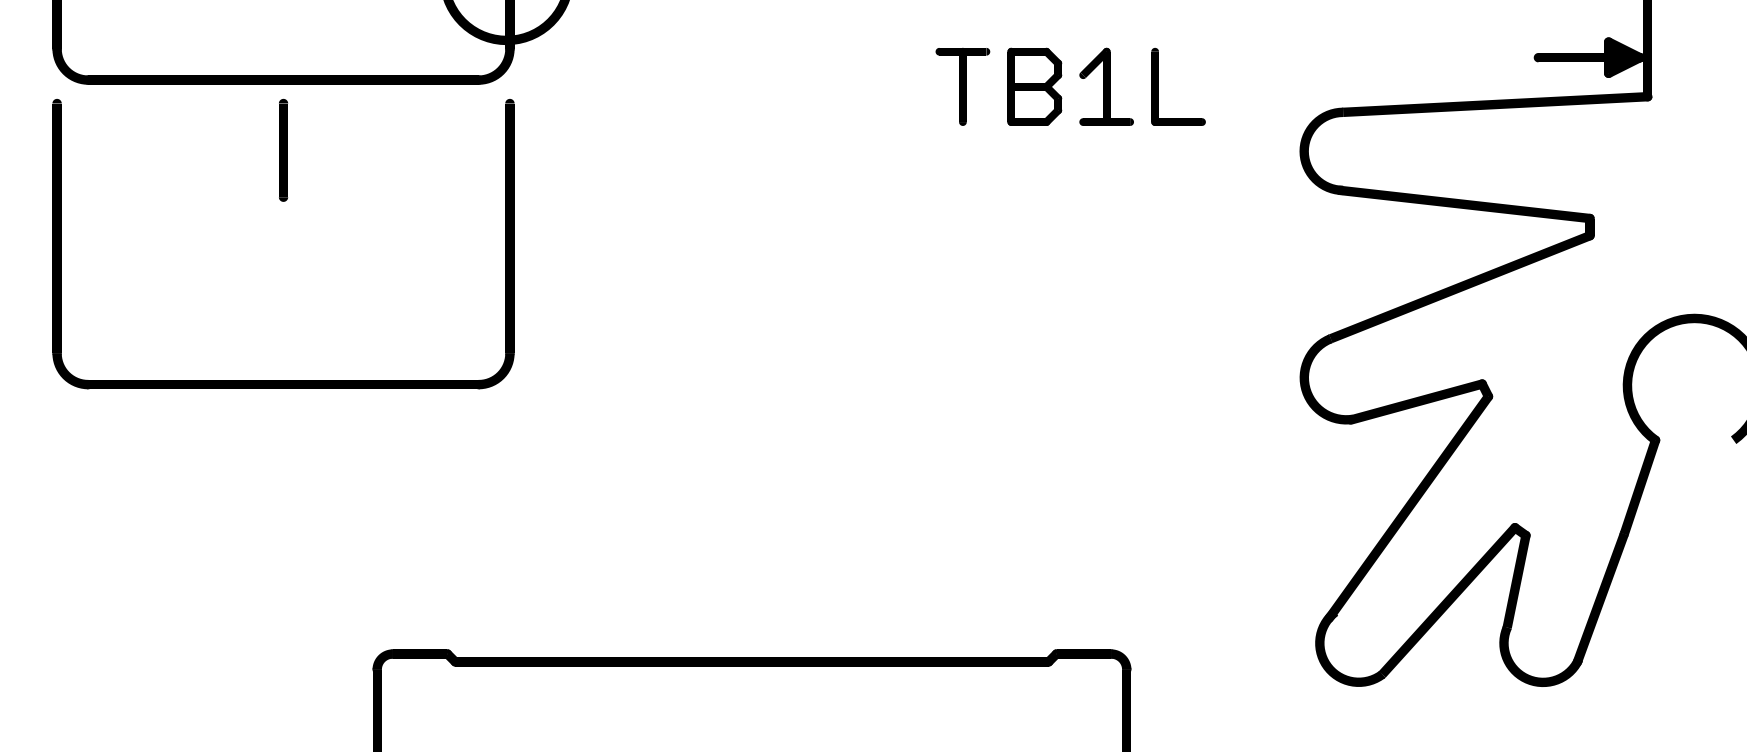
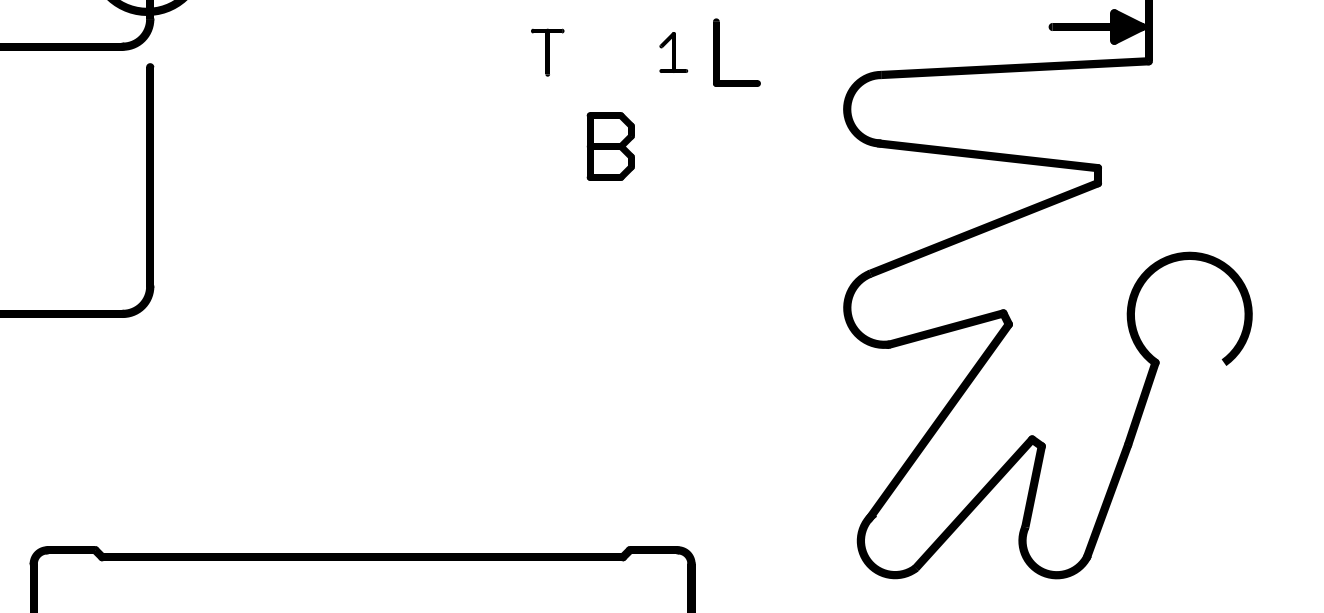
part: (962, 86) -> (547, 52), size x0.7
part: (1034, 86) -> (610, 146), moved
part: (1106, 86) -> (673, 52), size x0.6

